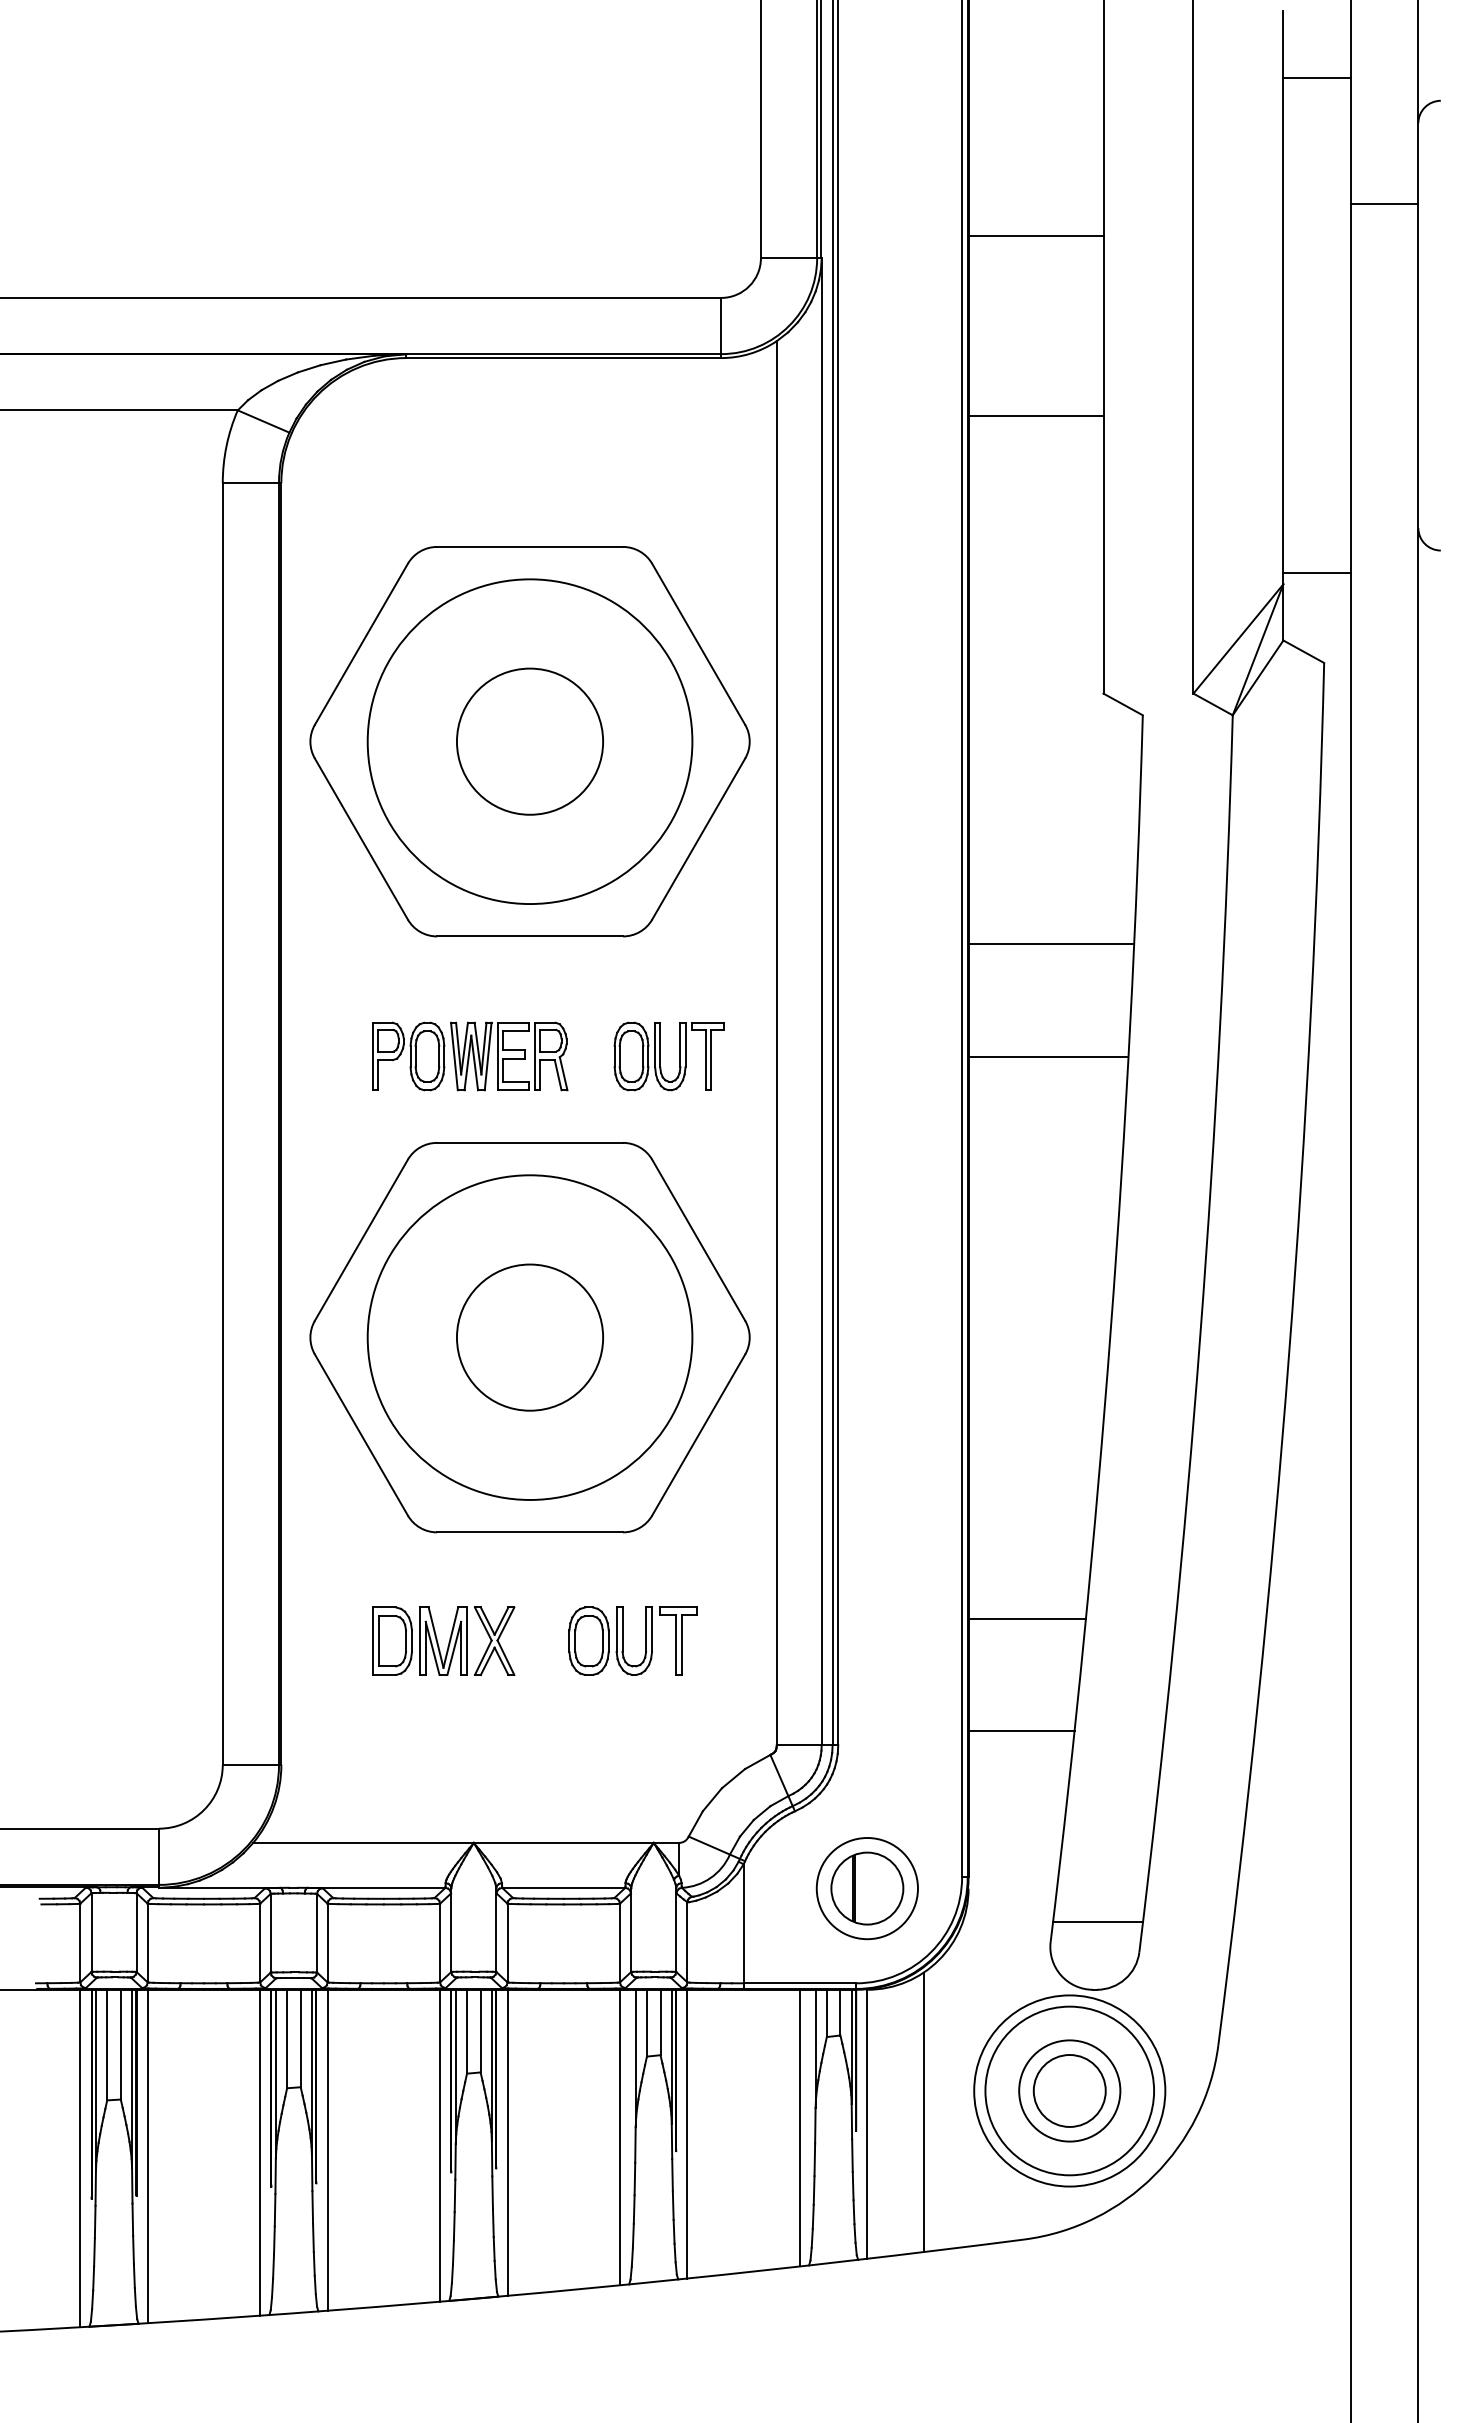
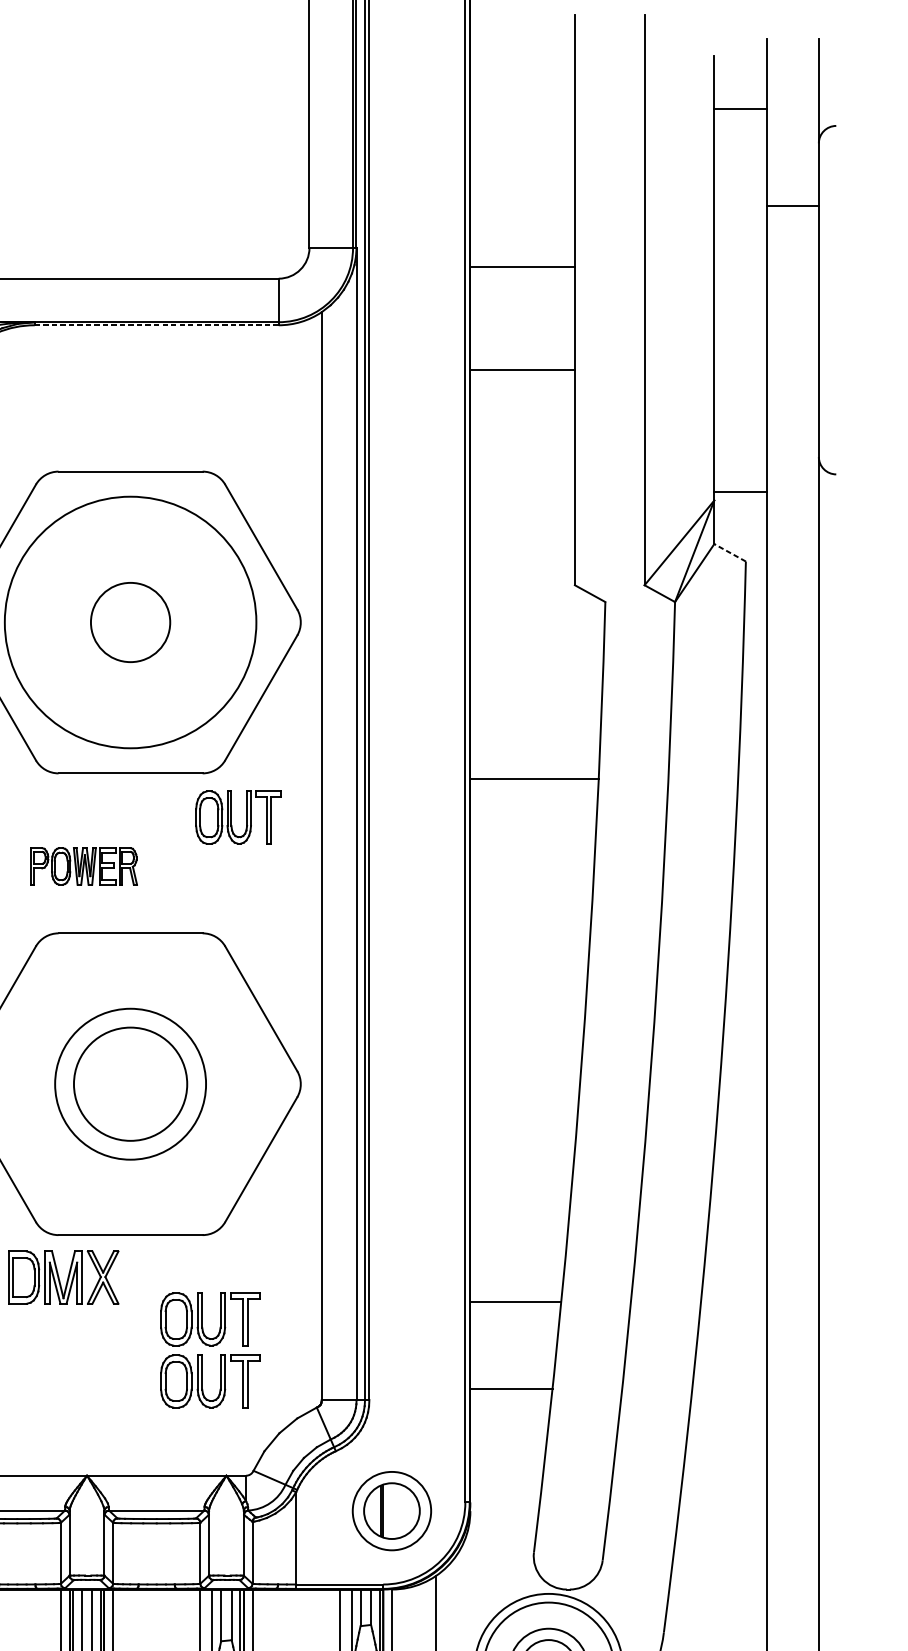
line: (1035, 235) -> (522, 266), moved
line: (563, 358) -> (156, 325), solid -> dashed
line: (1303, 651) -> (729, 552), solid -> dashed
circle: (529, 741) -> (130, 622), size x0.7
part: (470, 1056) -> (84, 866), size x0.7
part: (660, 1056) -> (231, 817), moved
line: (1048, 1056) -> (532, 866), removed
circle: (529, 1337) -> (130, 1084), size x0.6
part: (443, 1640) -> (63, 1277), moved
part: (623, 1720) -> (203, 1380), added
line: (1097, 1922) -> (570, 1537), removed

